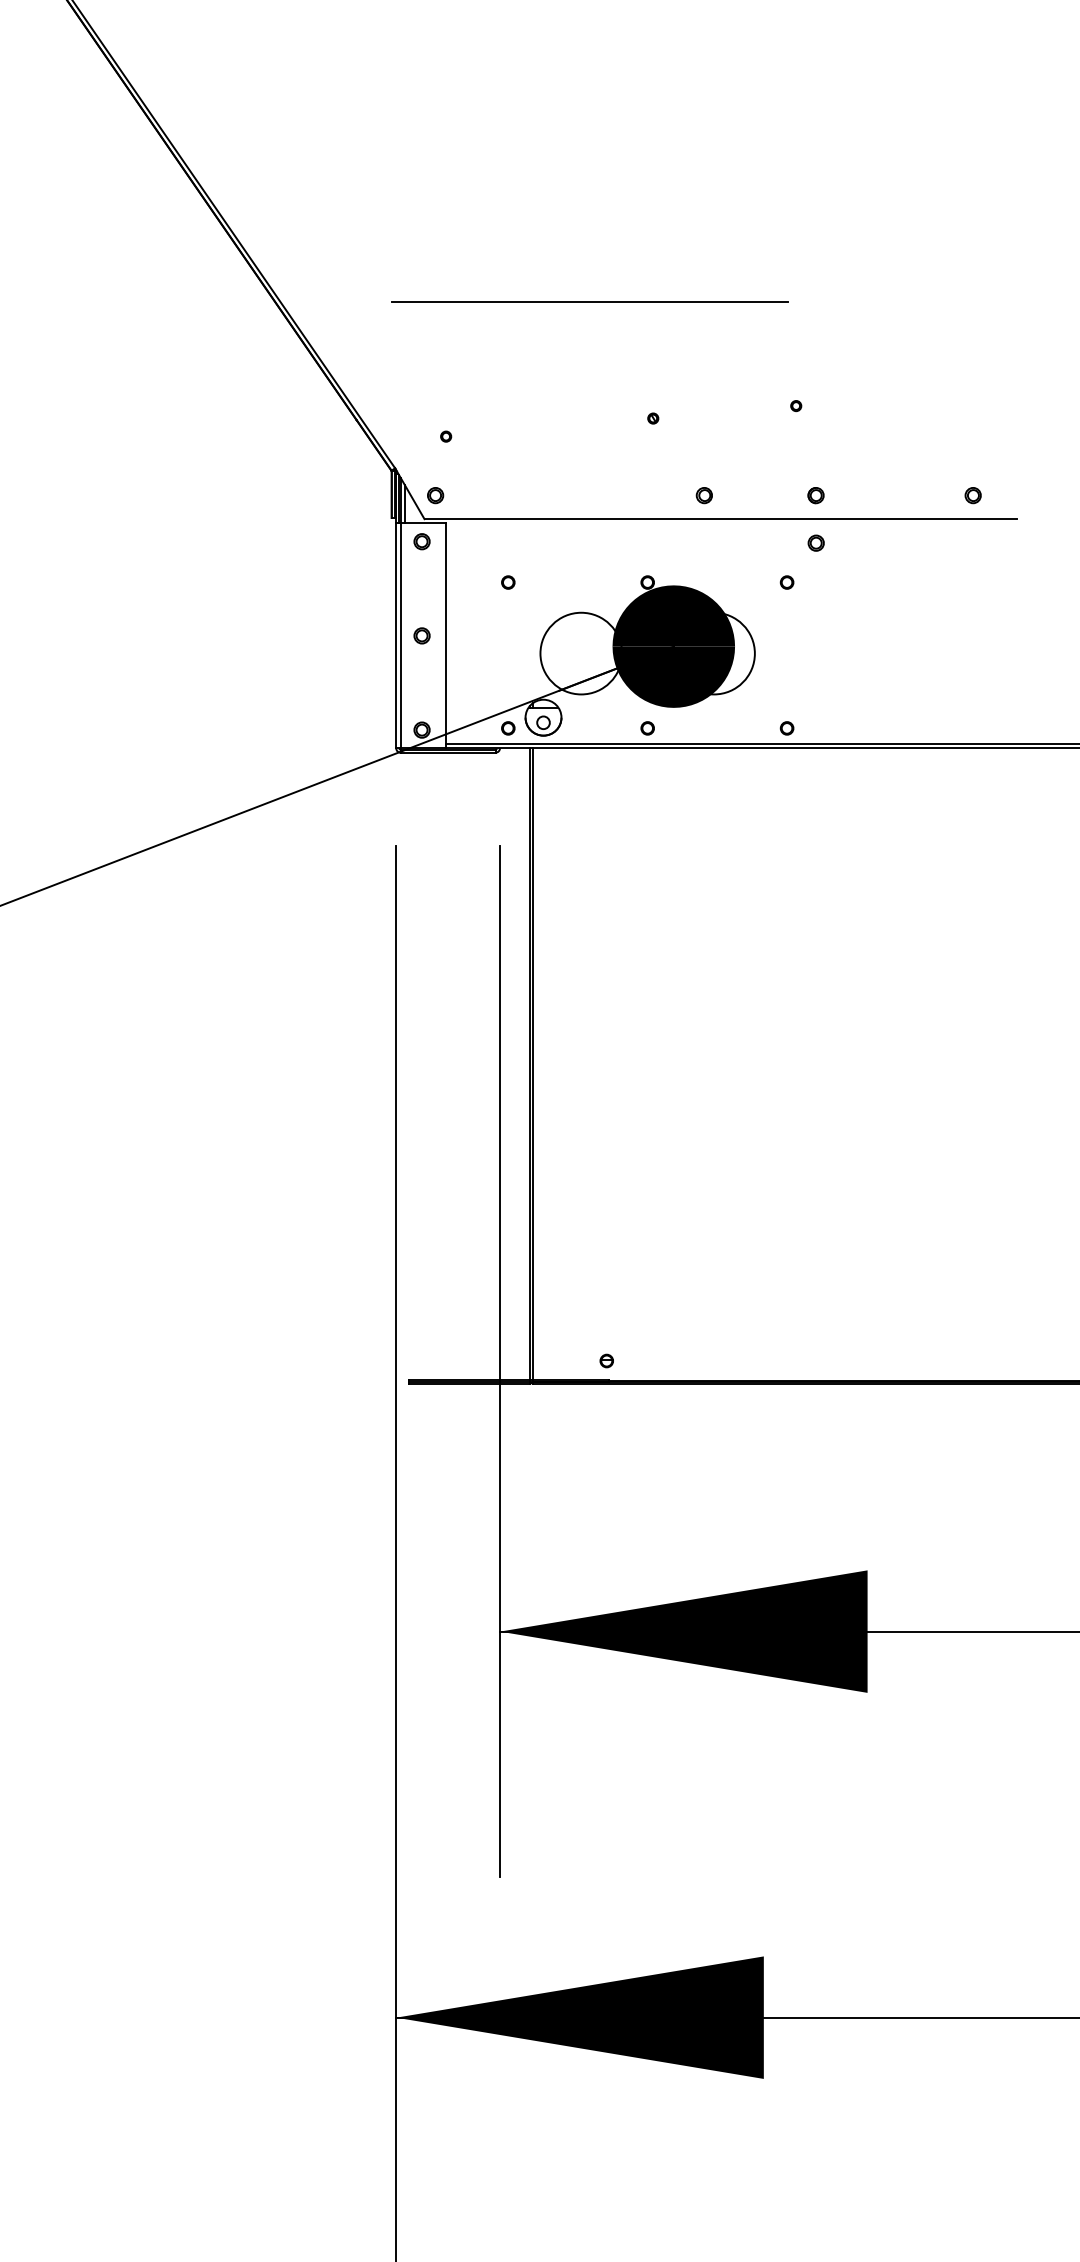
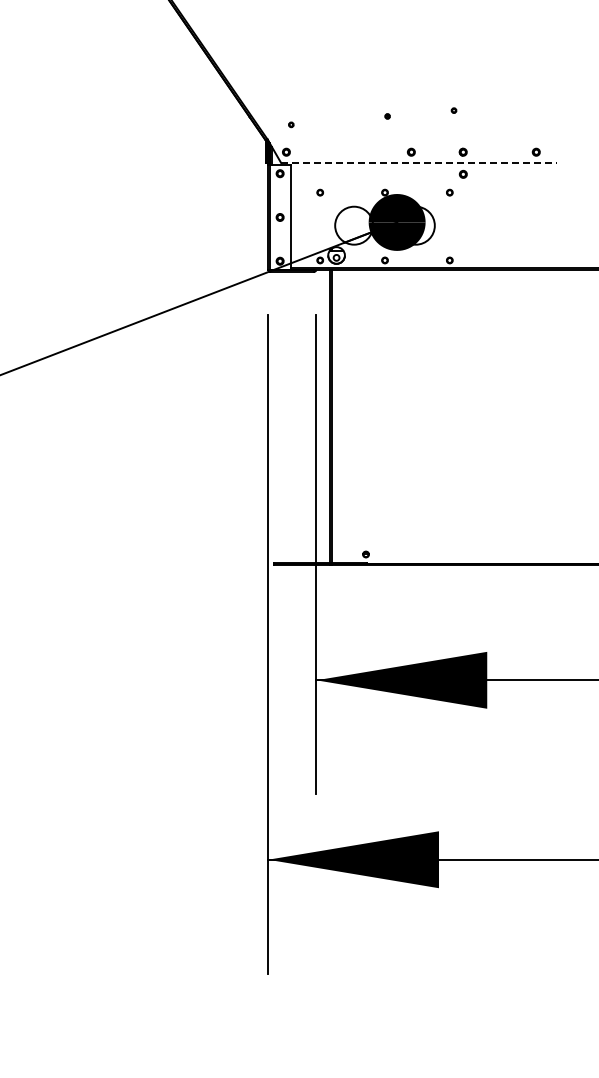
line: (588, 300) -> (357, 61), removed
line: (719, 519) -> (418, 163), solid -> dashed

